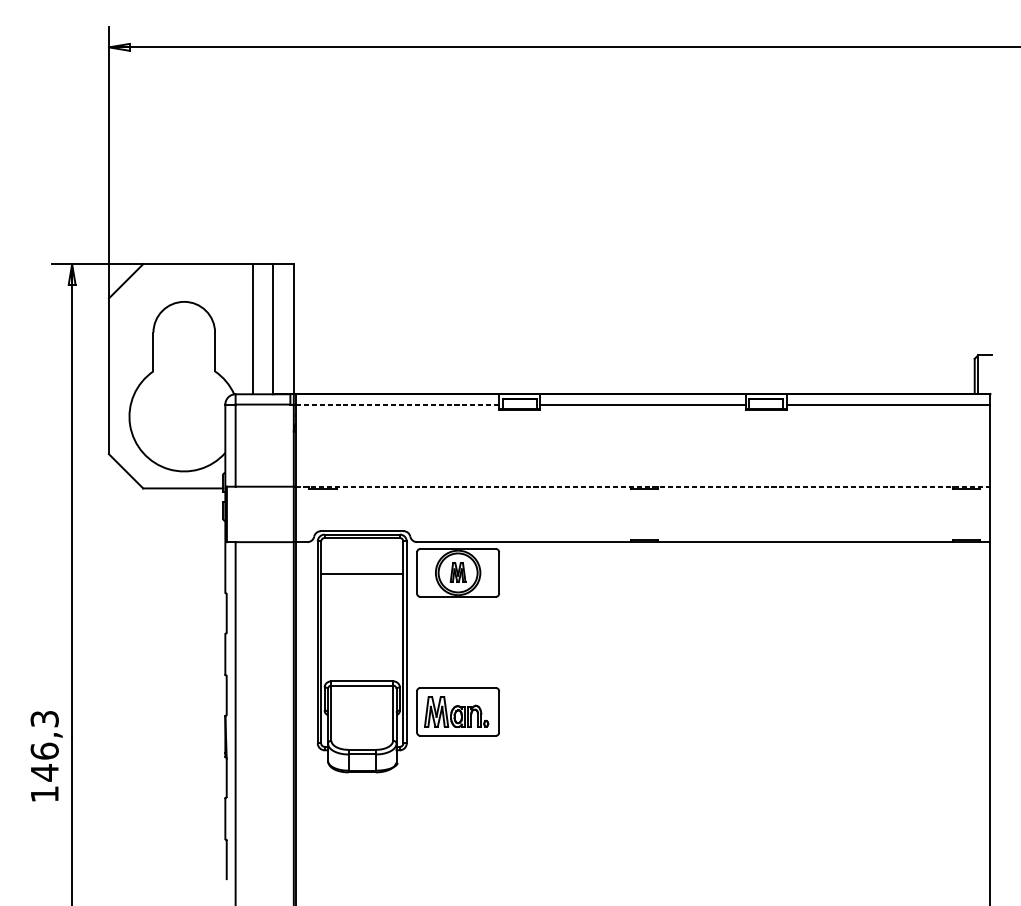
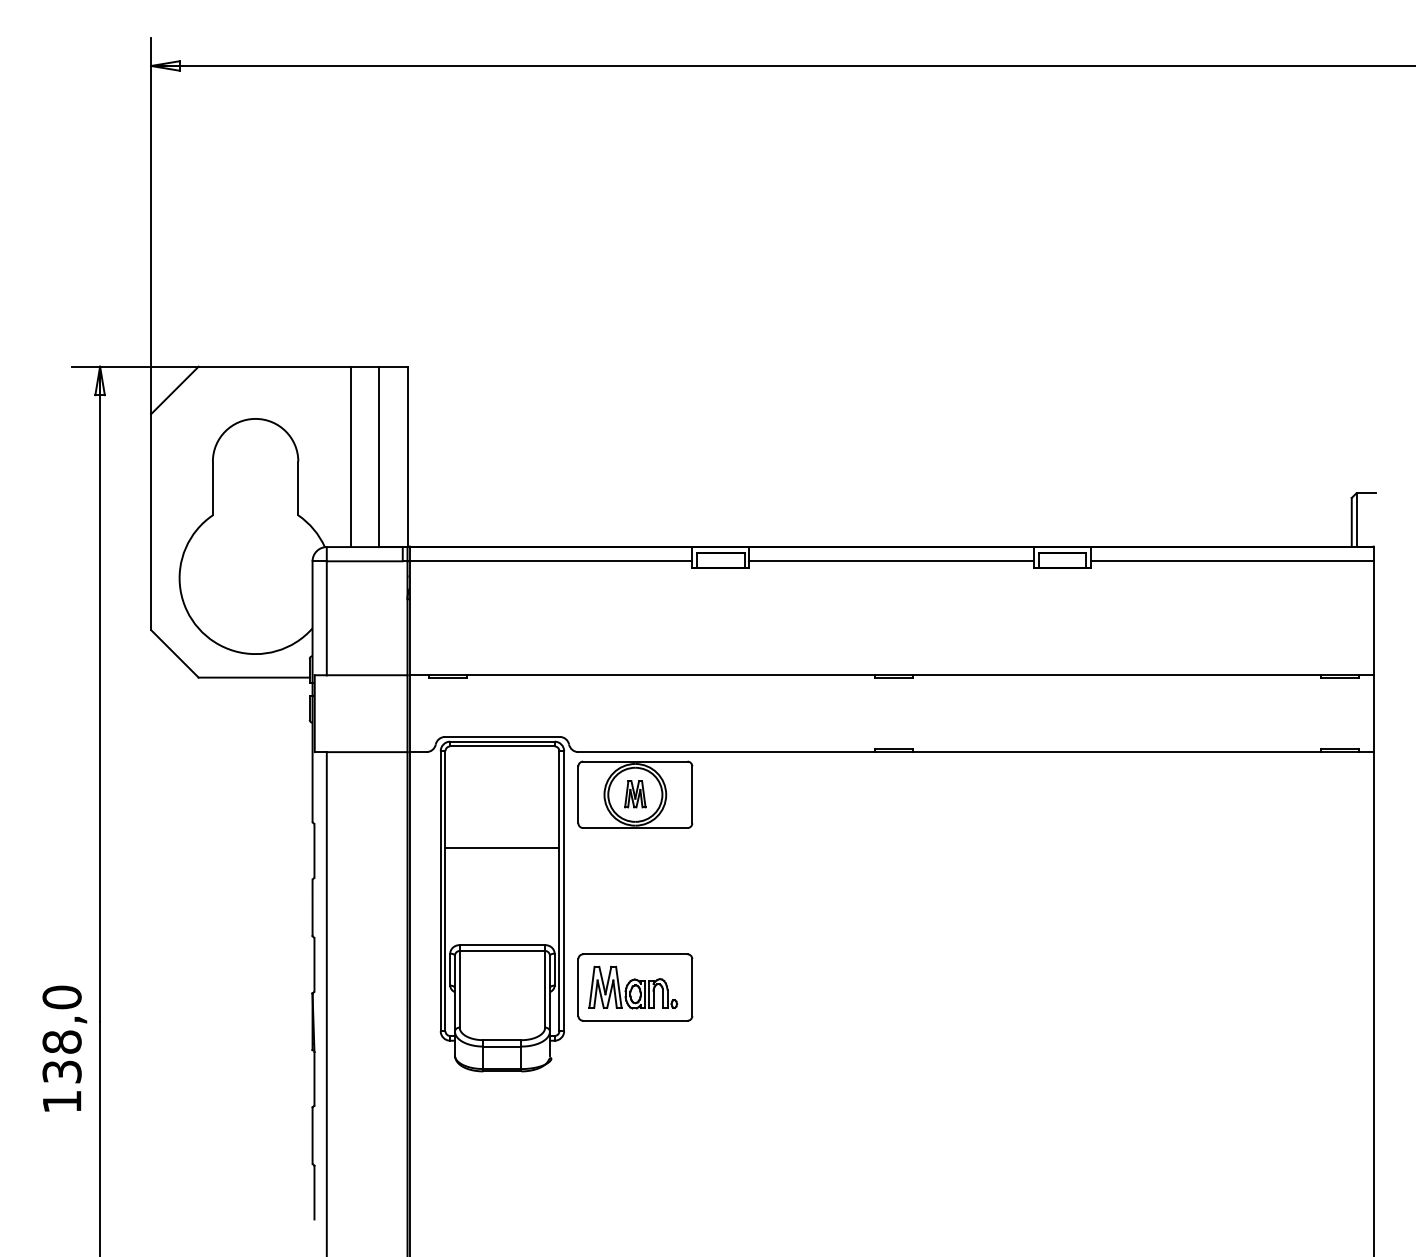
line: (396, 404) -> (550, 561), dashed -> solid
line: (642, 486) -> (891, 675), dashed -> solid
line: (362, 574) -> (502, 848), moved
text: (44, 745) -> (61, 1034), 146,3 -> 138,0

